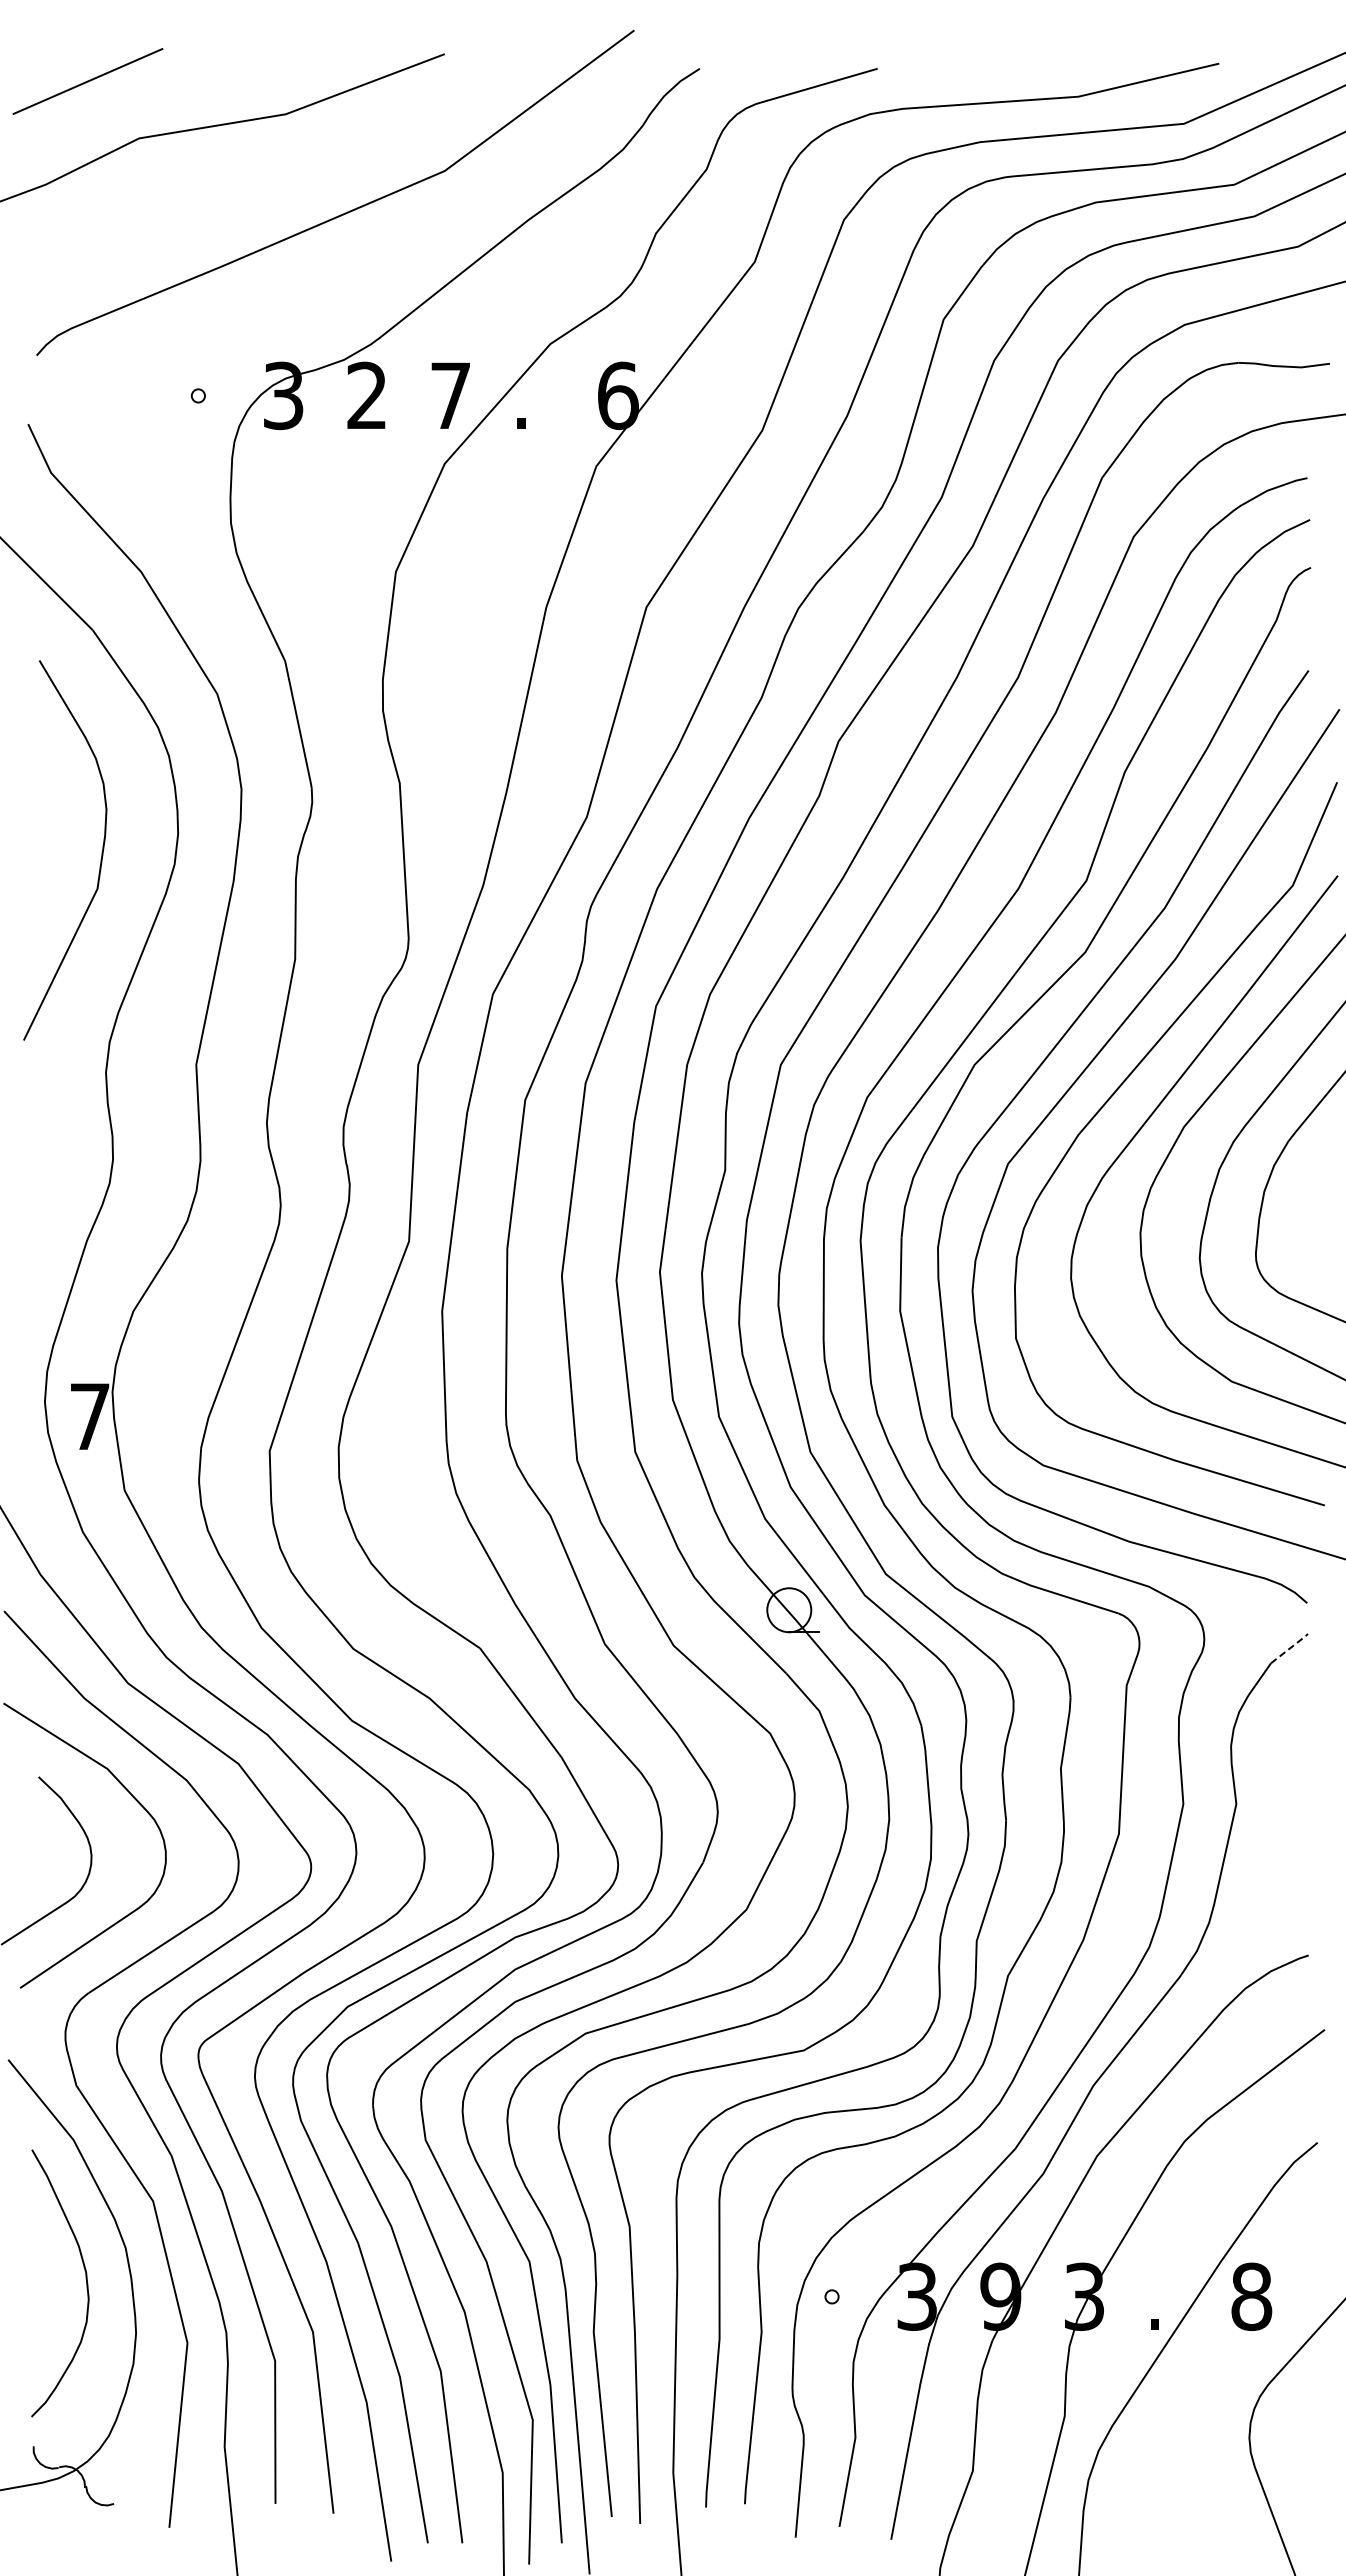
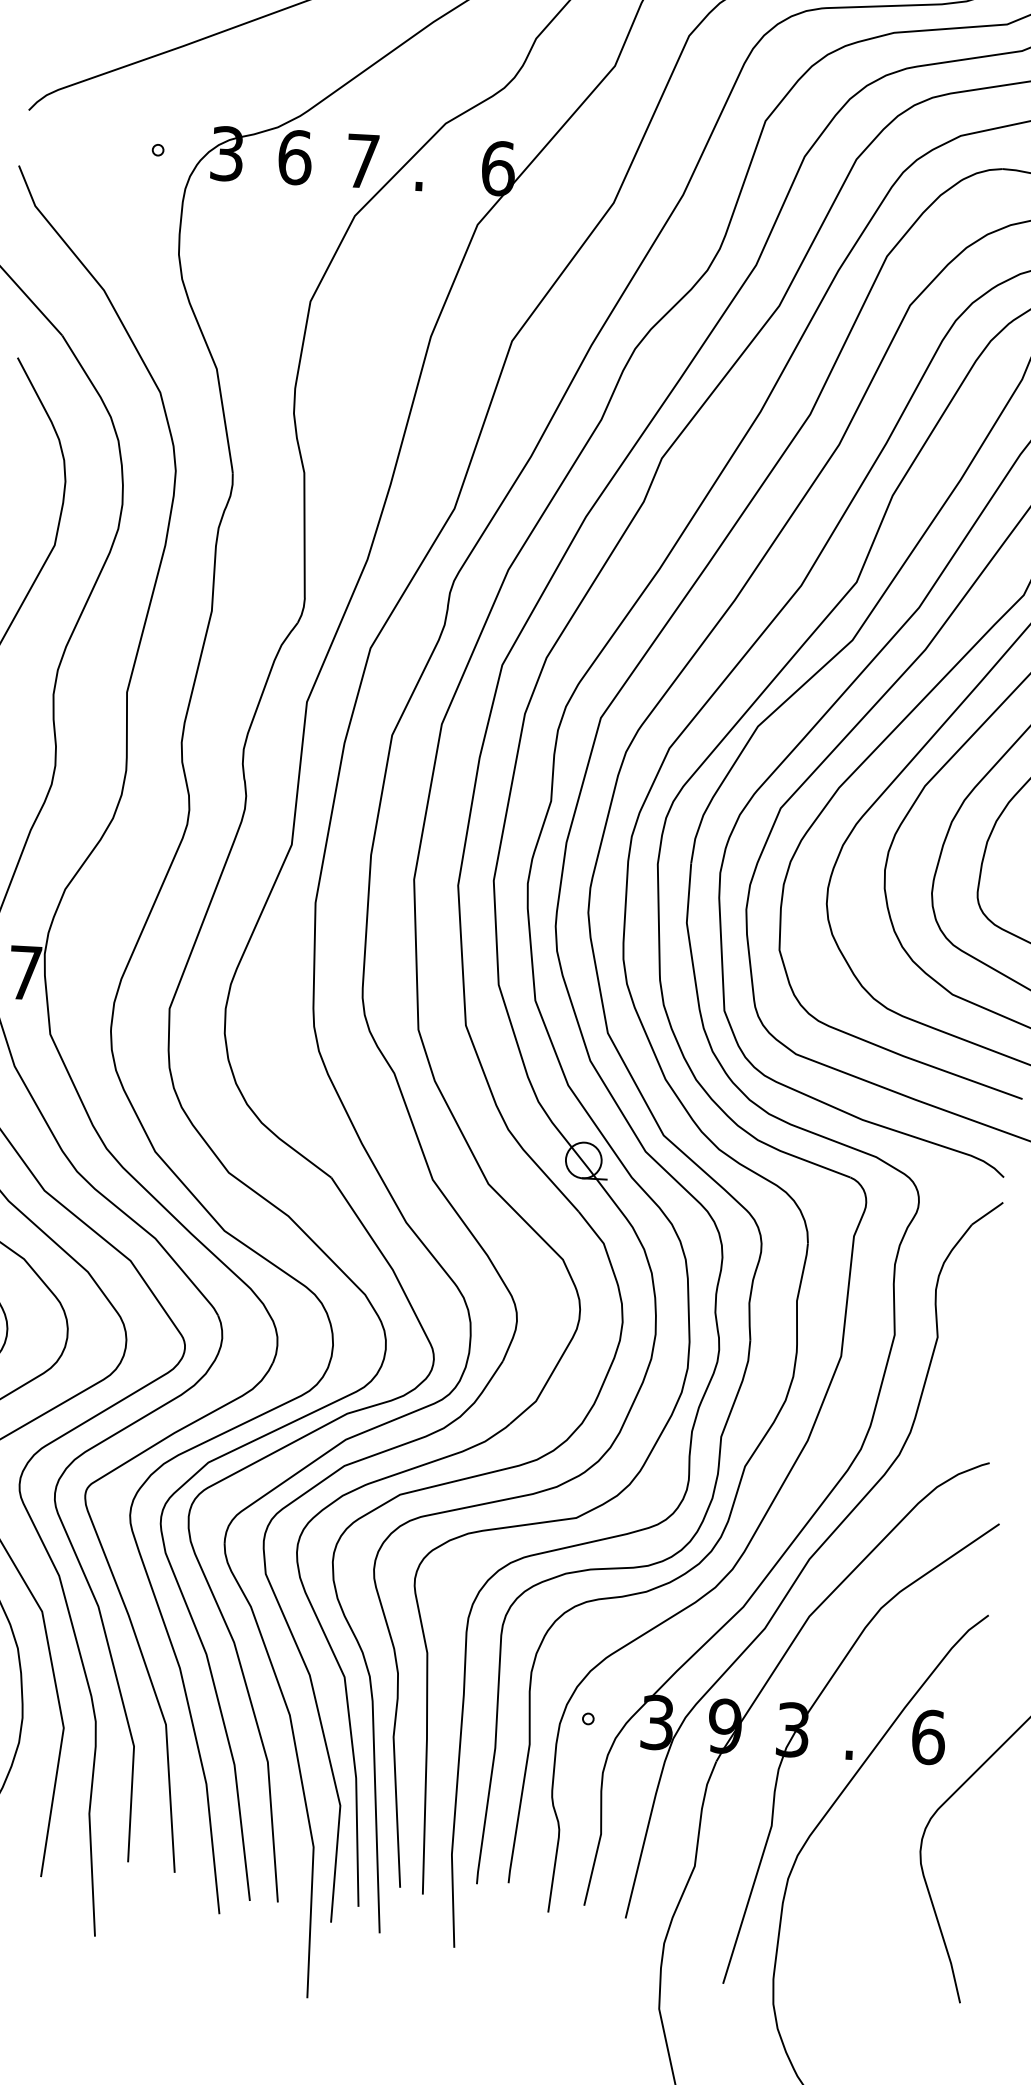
text: (367, 395) -> (295, 157), 2 -> 6
line: (1290, 1648) -> (988, 1213), dashed -> solid
text: (1251, 2296) -> (928, 1737), 8 -> 6

